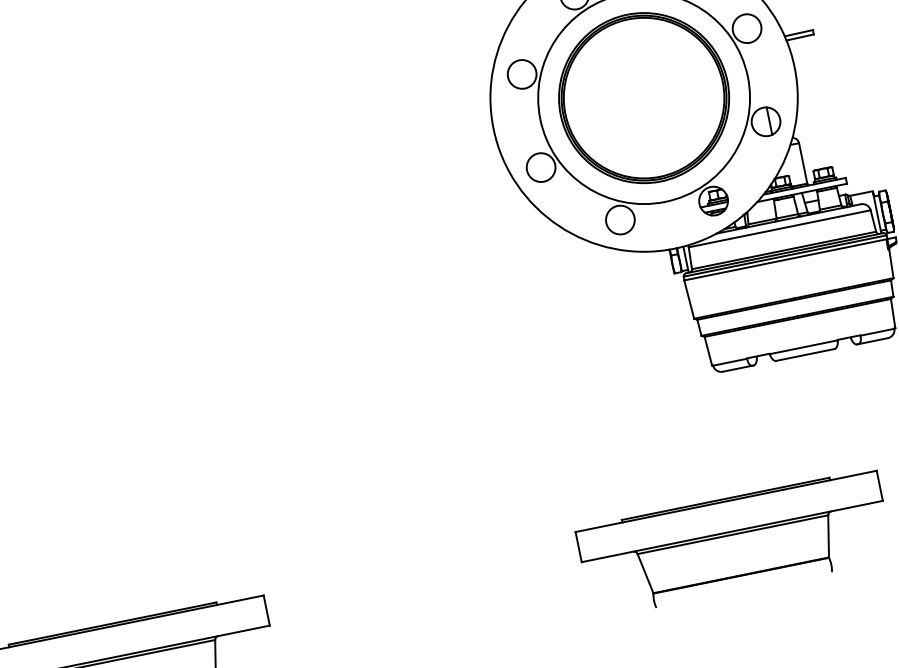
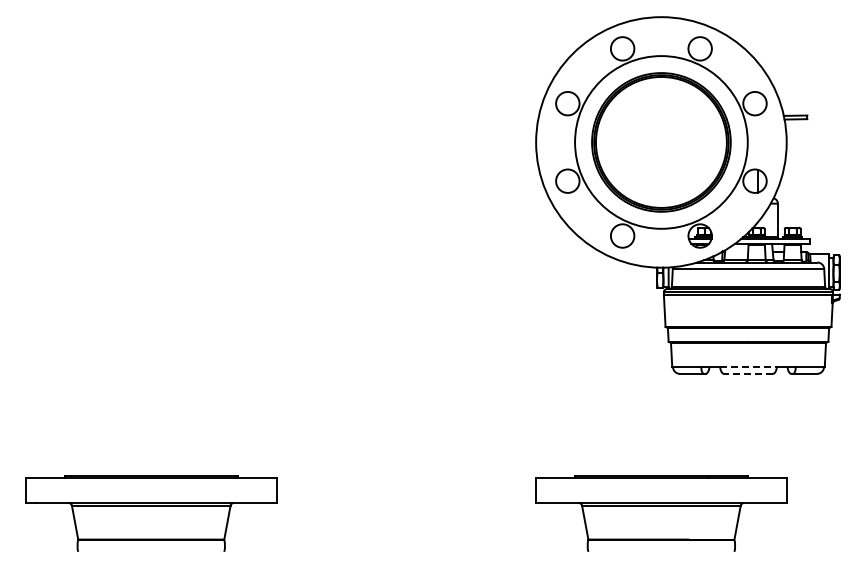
line: (804, 347) -> (749, 367), solid -> dashed
line: (805, 354) -> (748, 373), solid -> dashed

